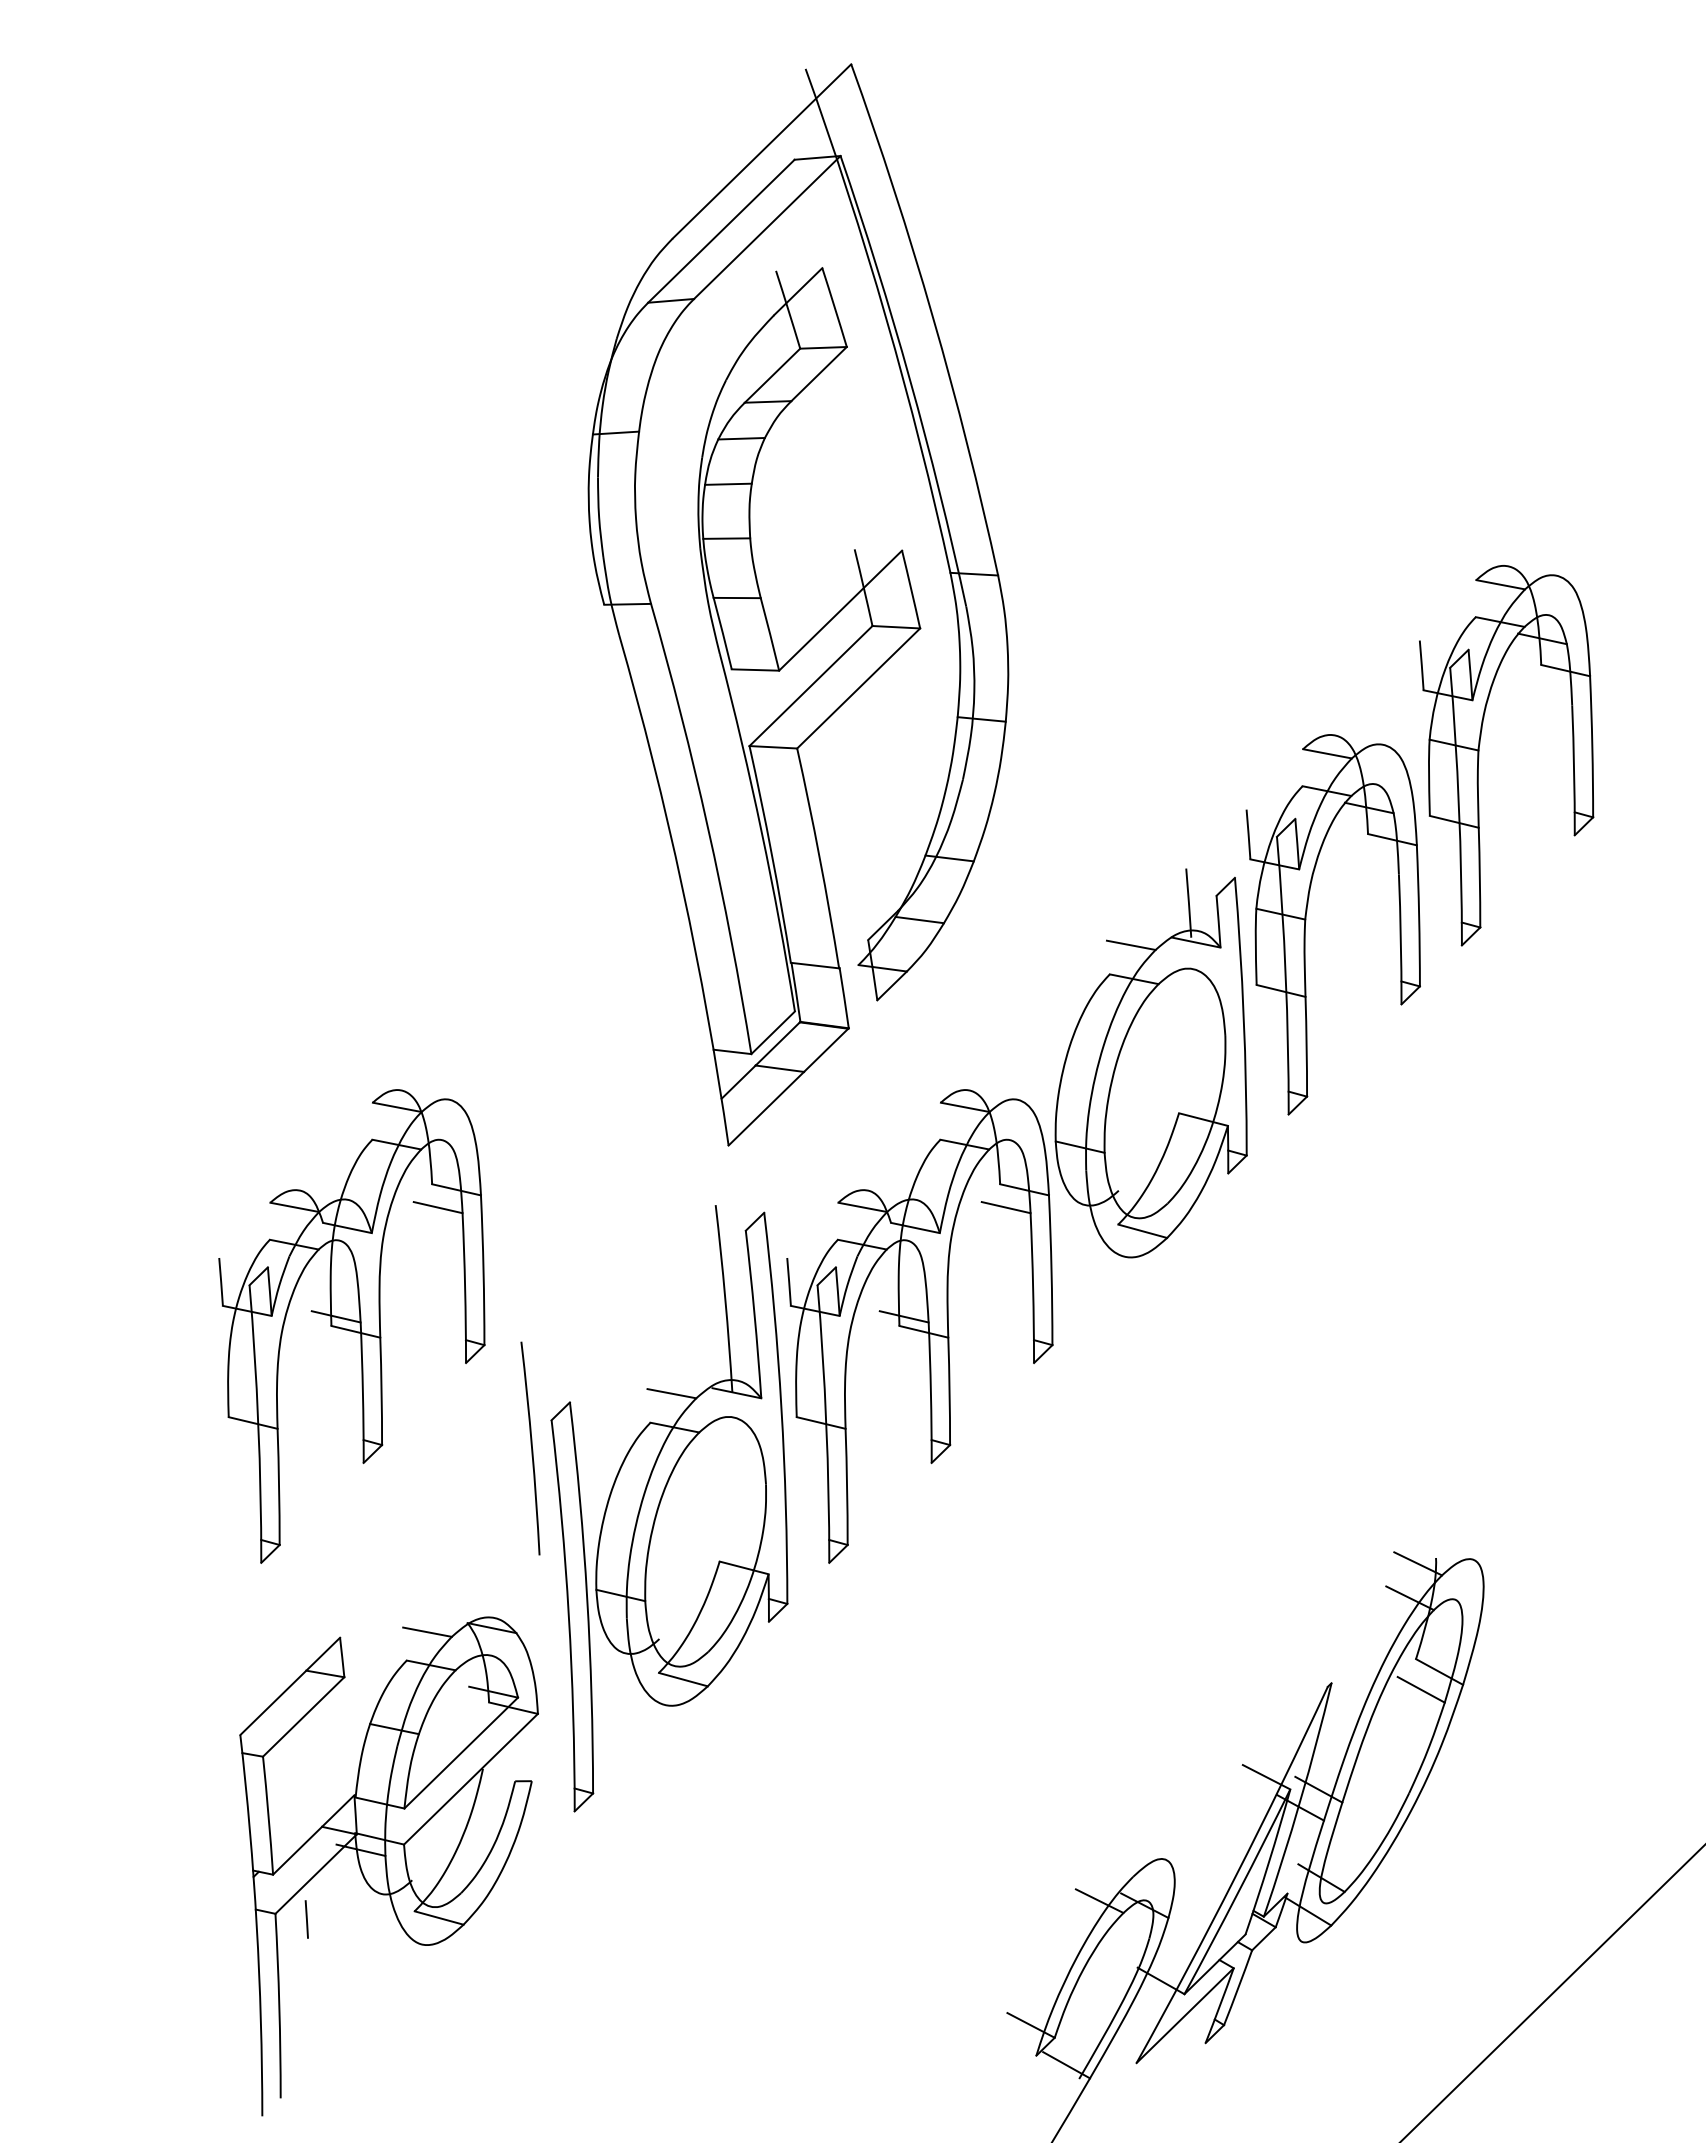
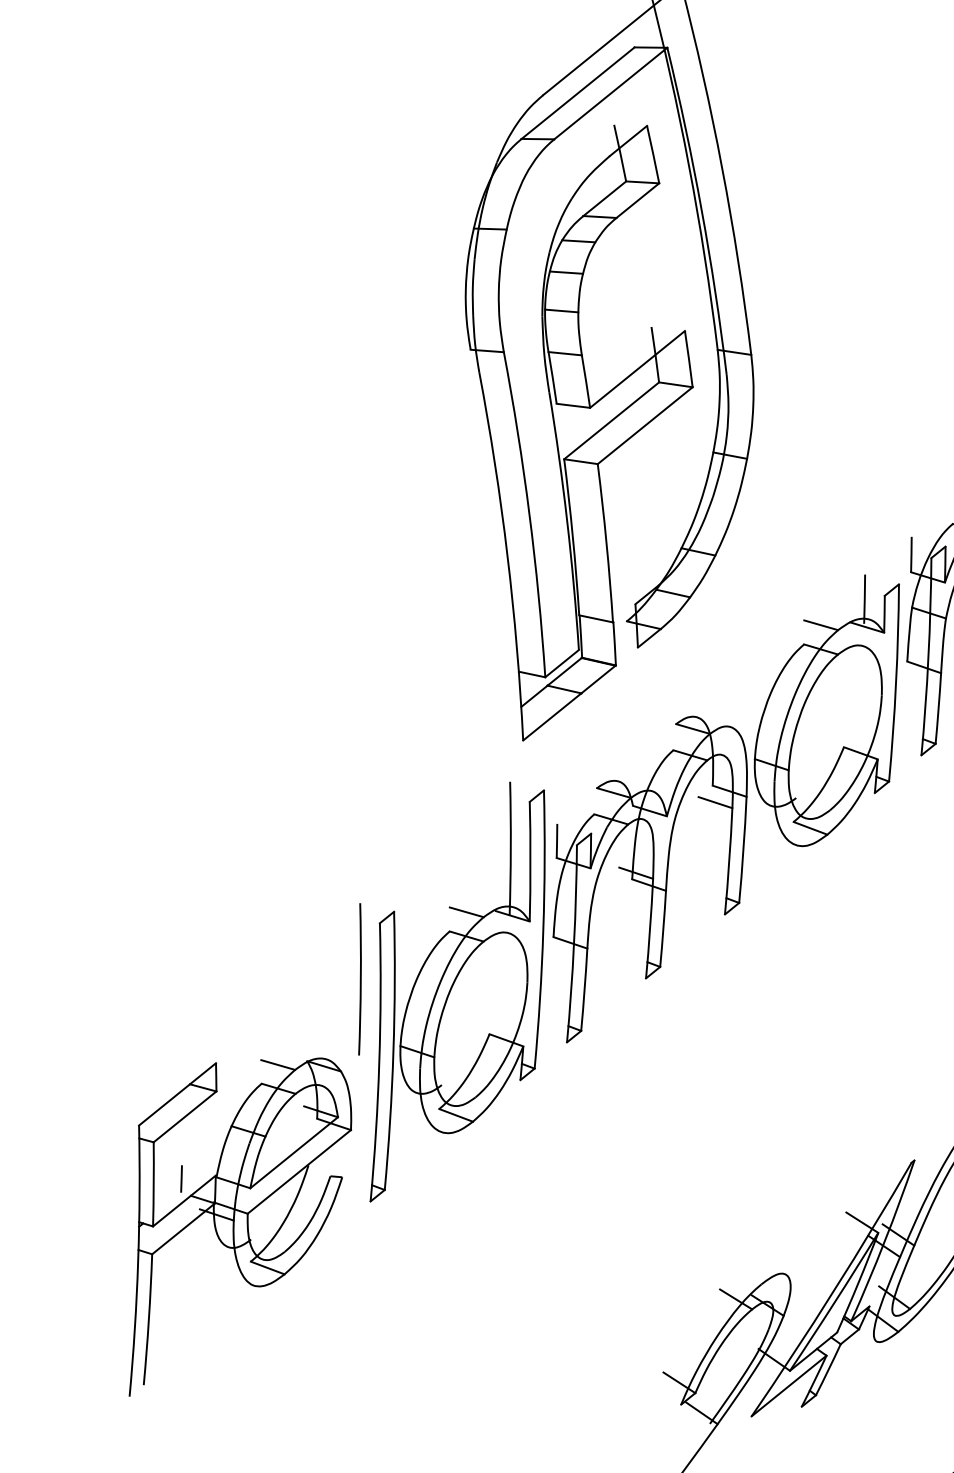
part: (351, 1326) -> (244, 843), removed
arc: (531, 1448) -> (360, 979), moved
line: (306, 1919) -> (181, 1178), moved

